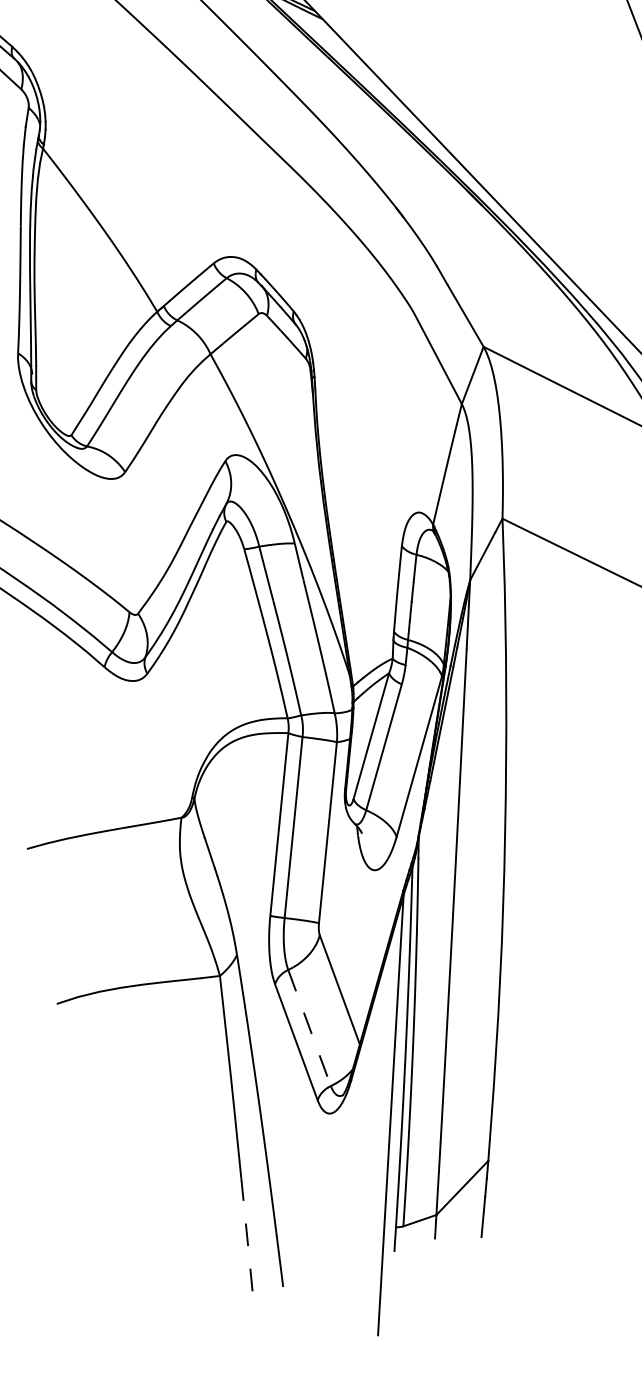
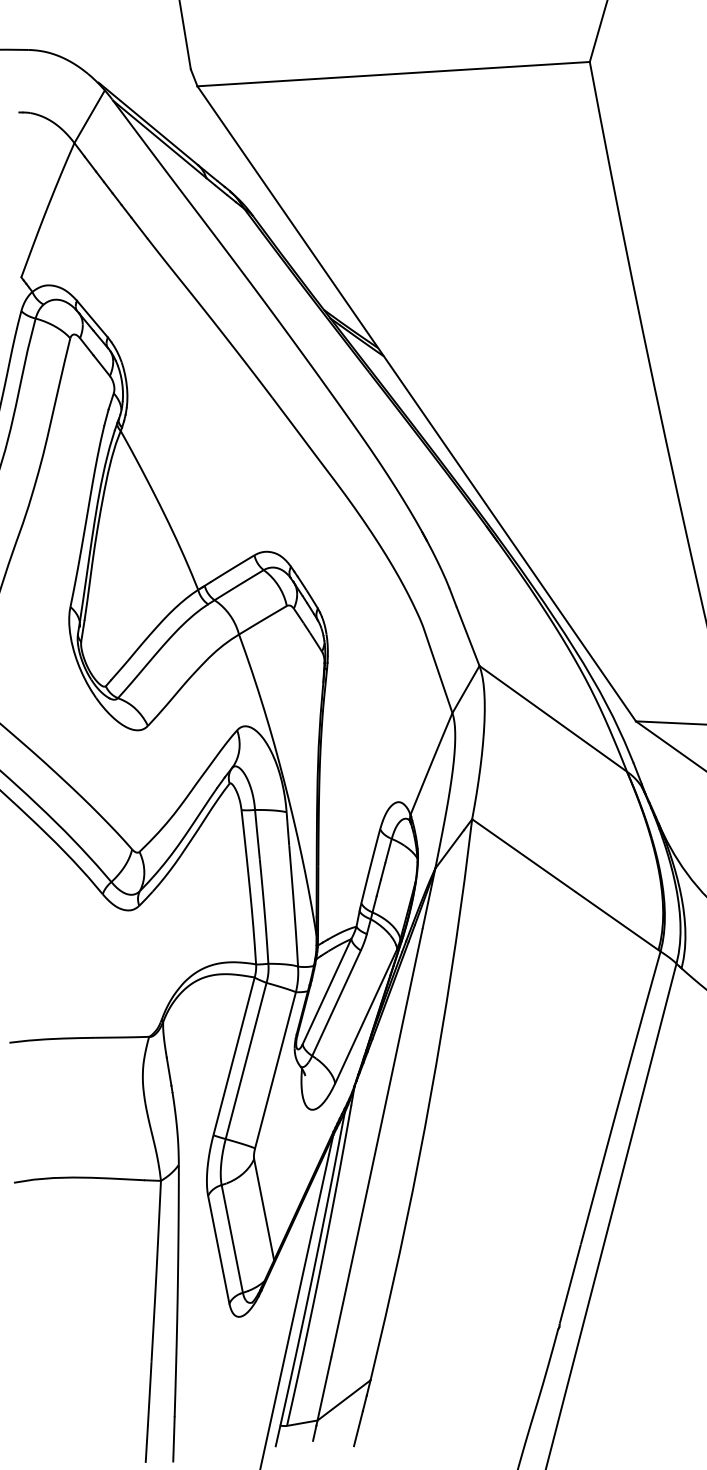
line: (309, 1027) -> (232, 1238), dashed -> solid
line: (246, 1235) -> (148, 1412), dashed -> solid

